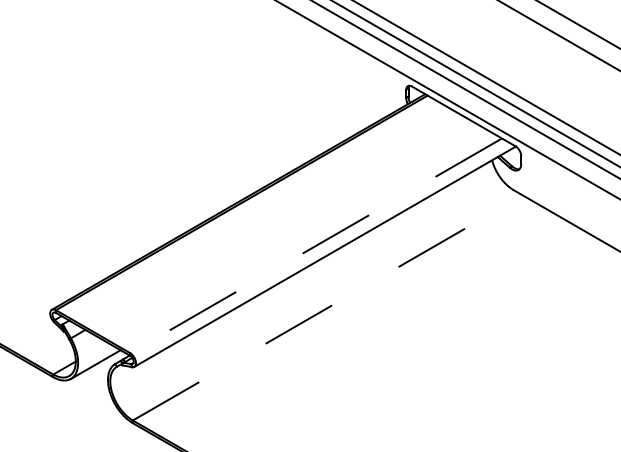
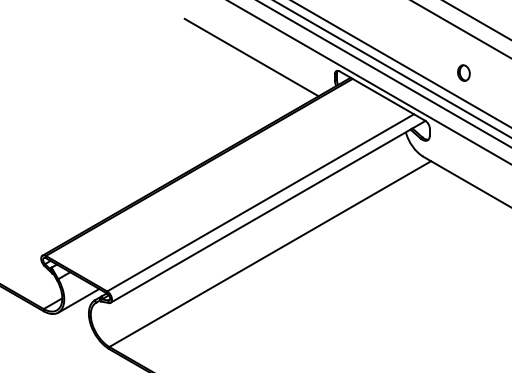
line: (305, 69) -> (251, 57), added
part: (562, 88) -> (463, 73), added
line: (316, 245) -> (260, 202), dashed -> solid
line: (328, 307) -> (270, 253), dashed -> solid

